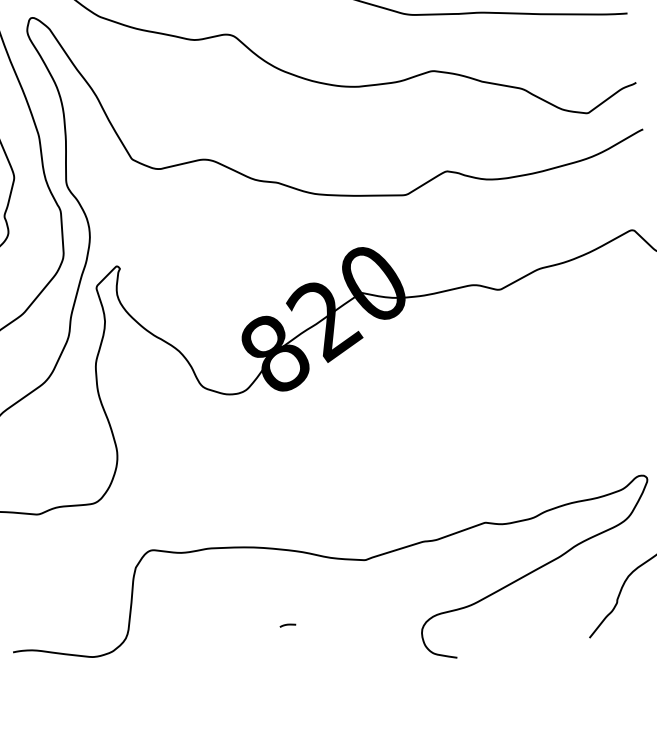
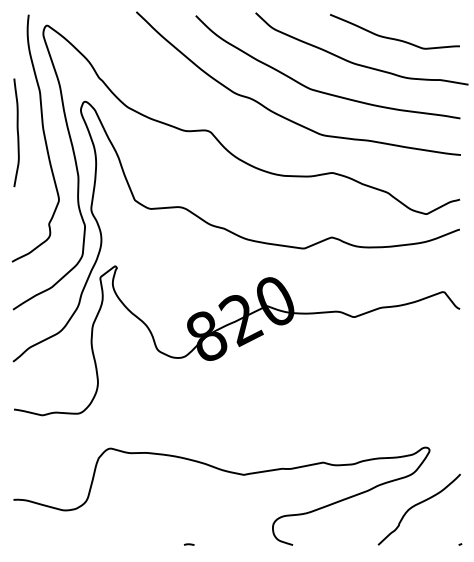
curve: (288, 624) -> (189, 544), moved

